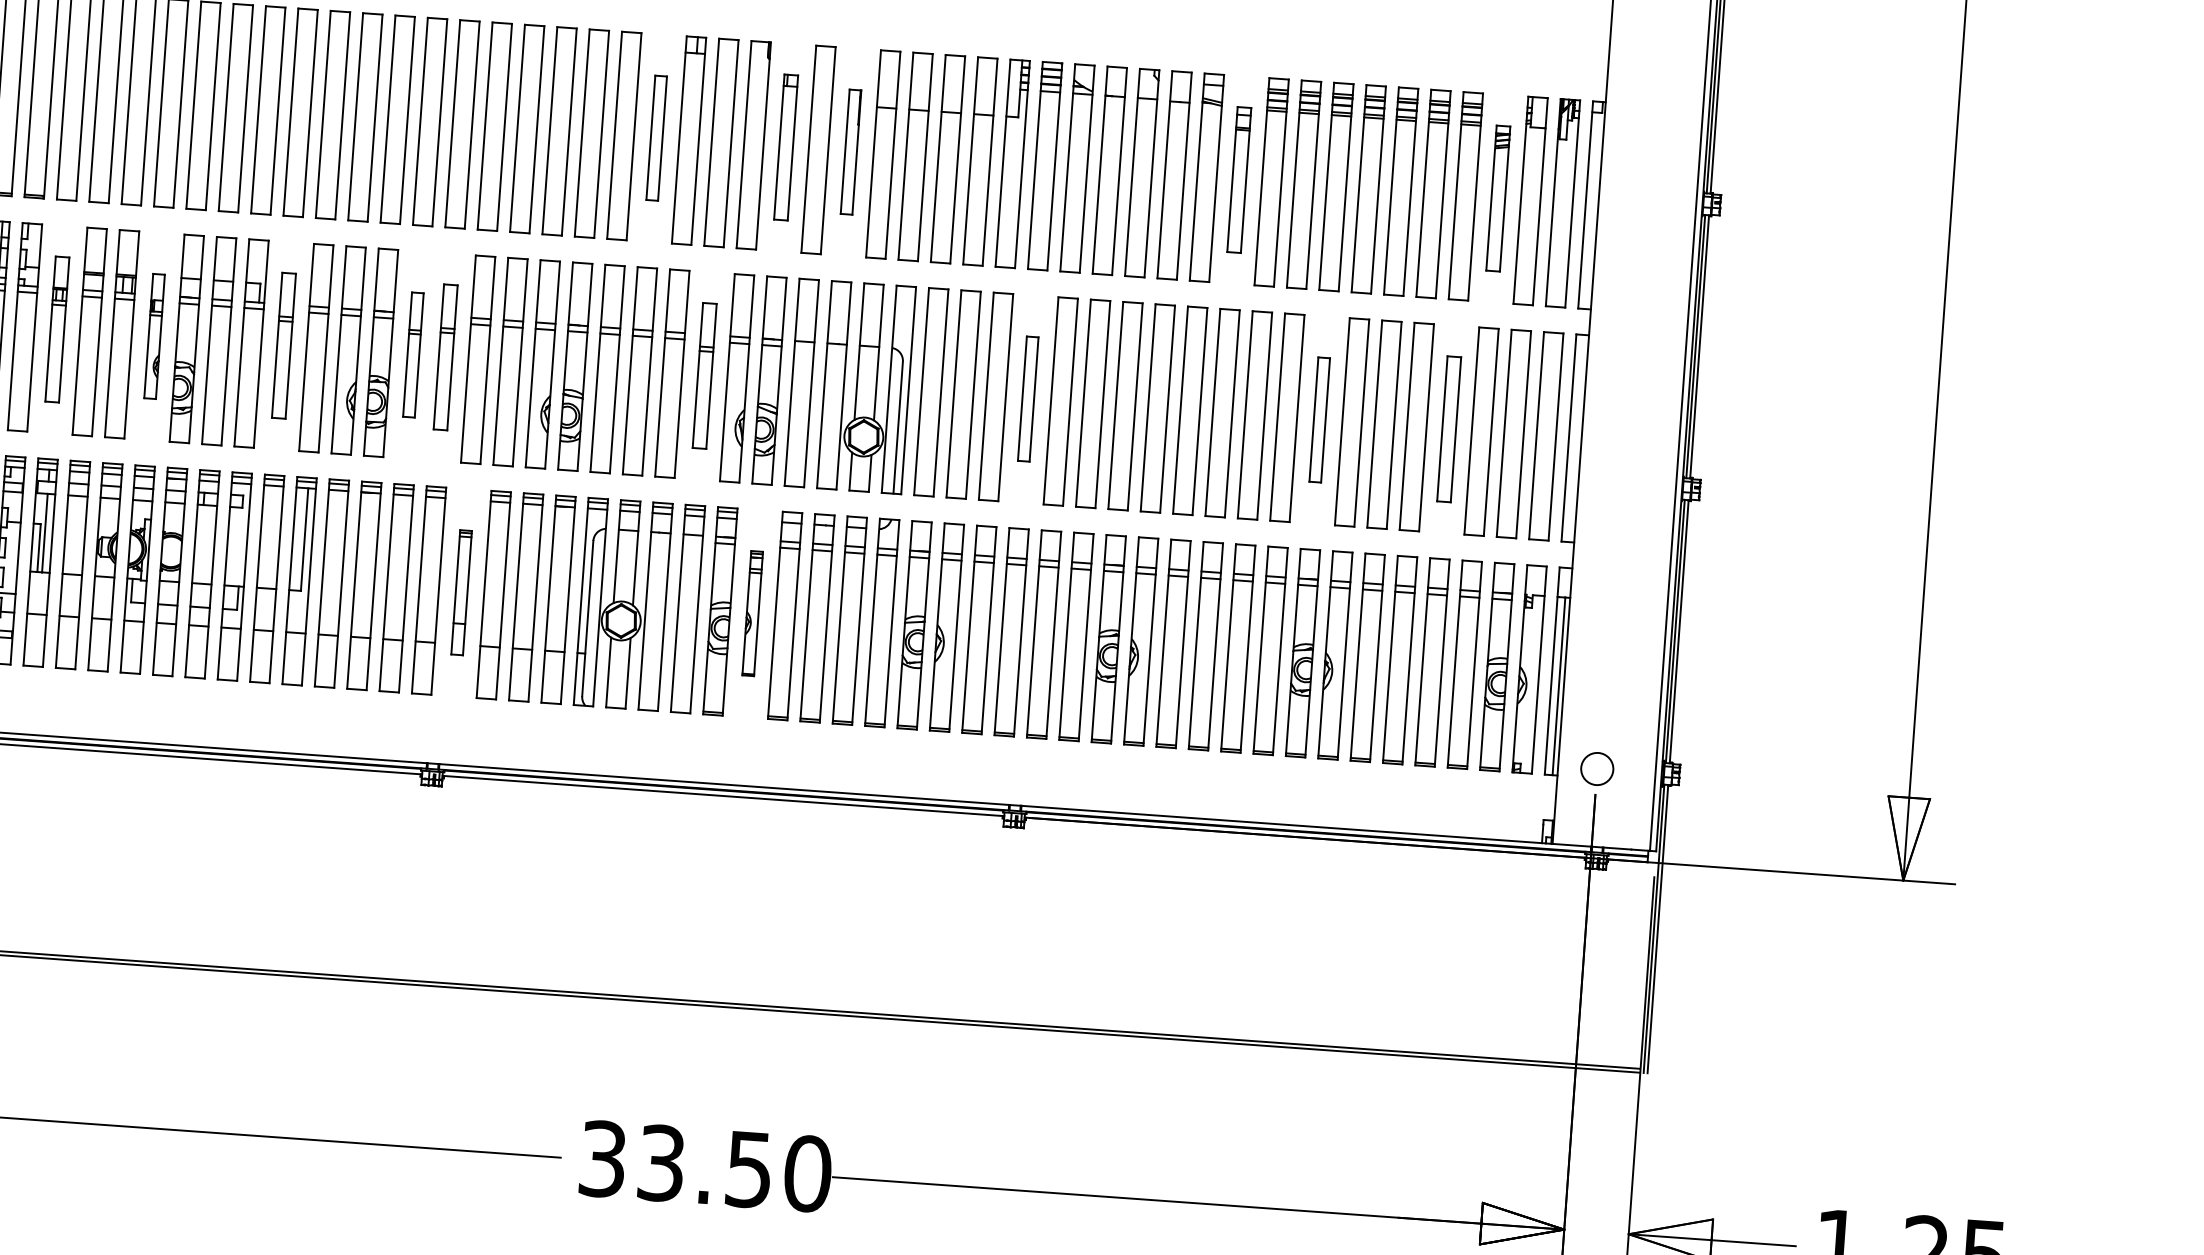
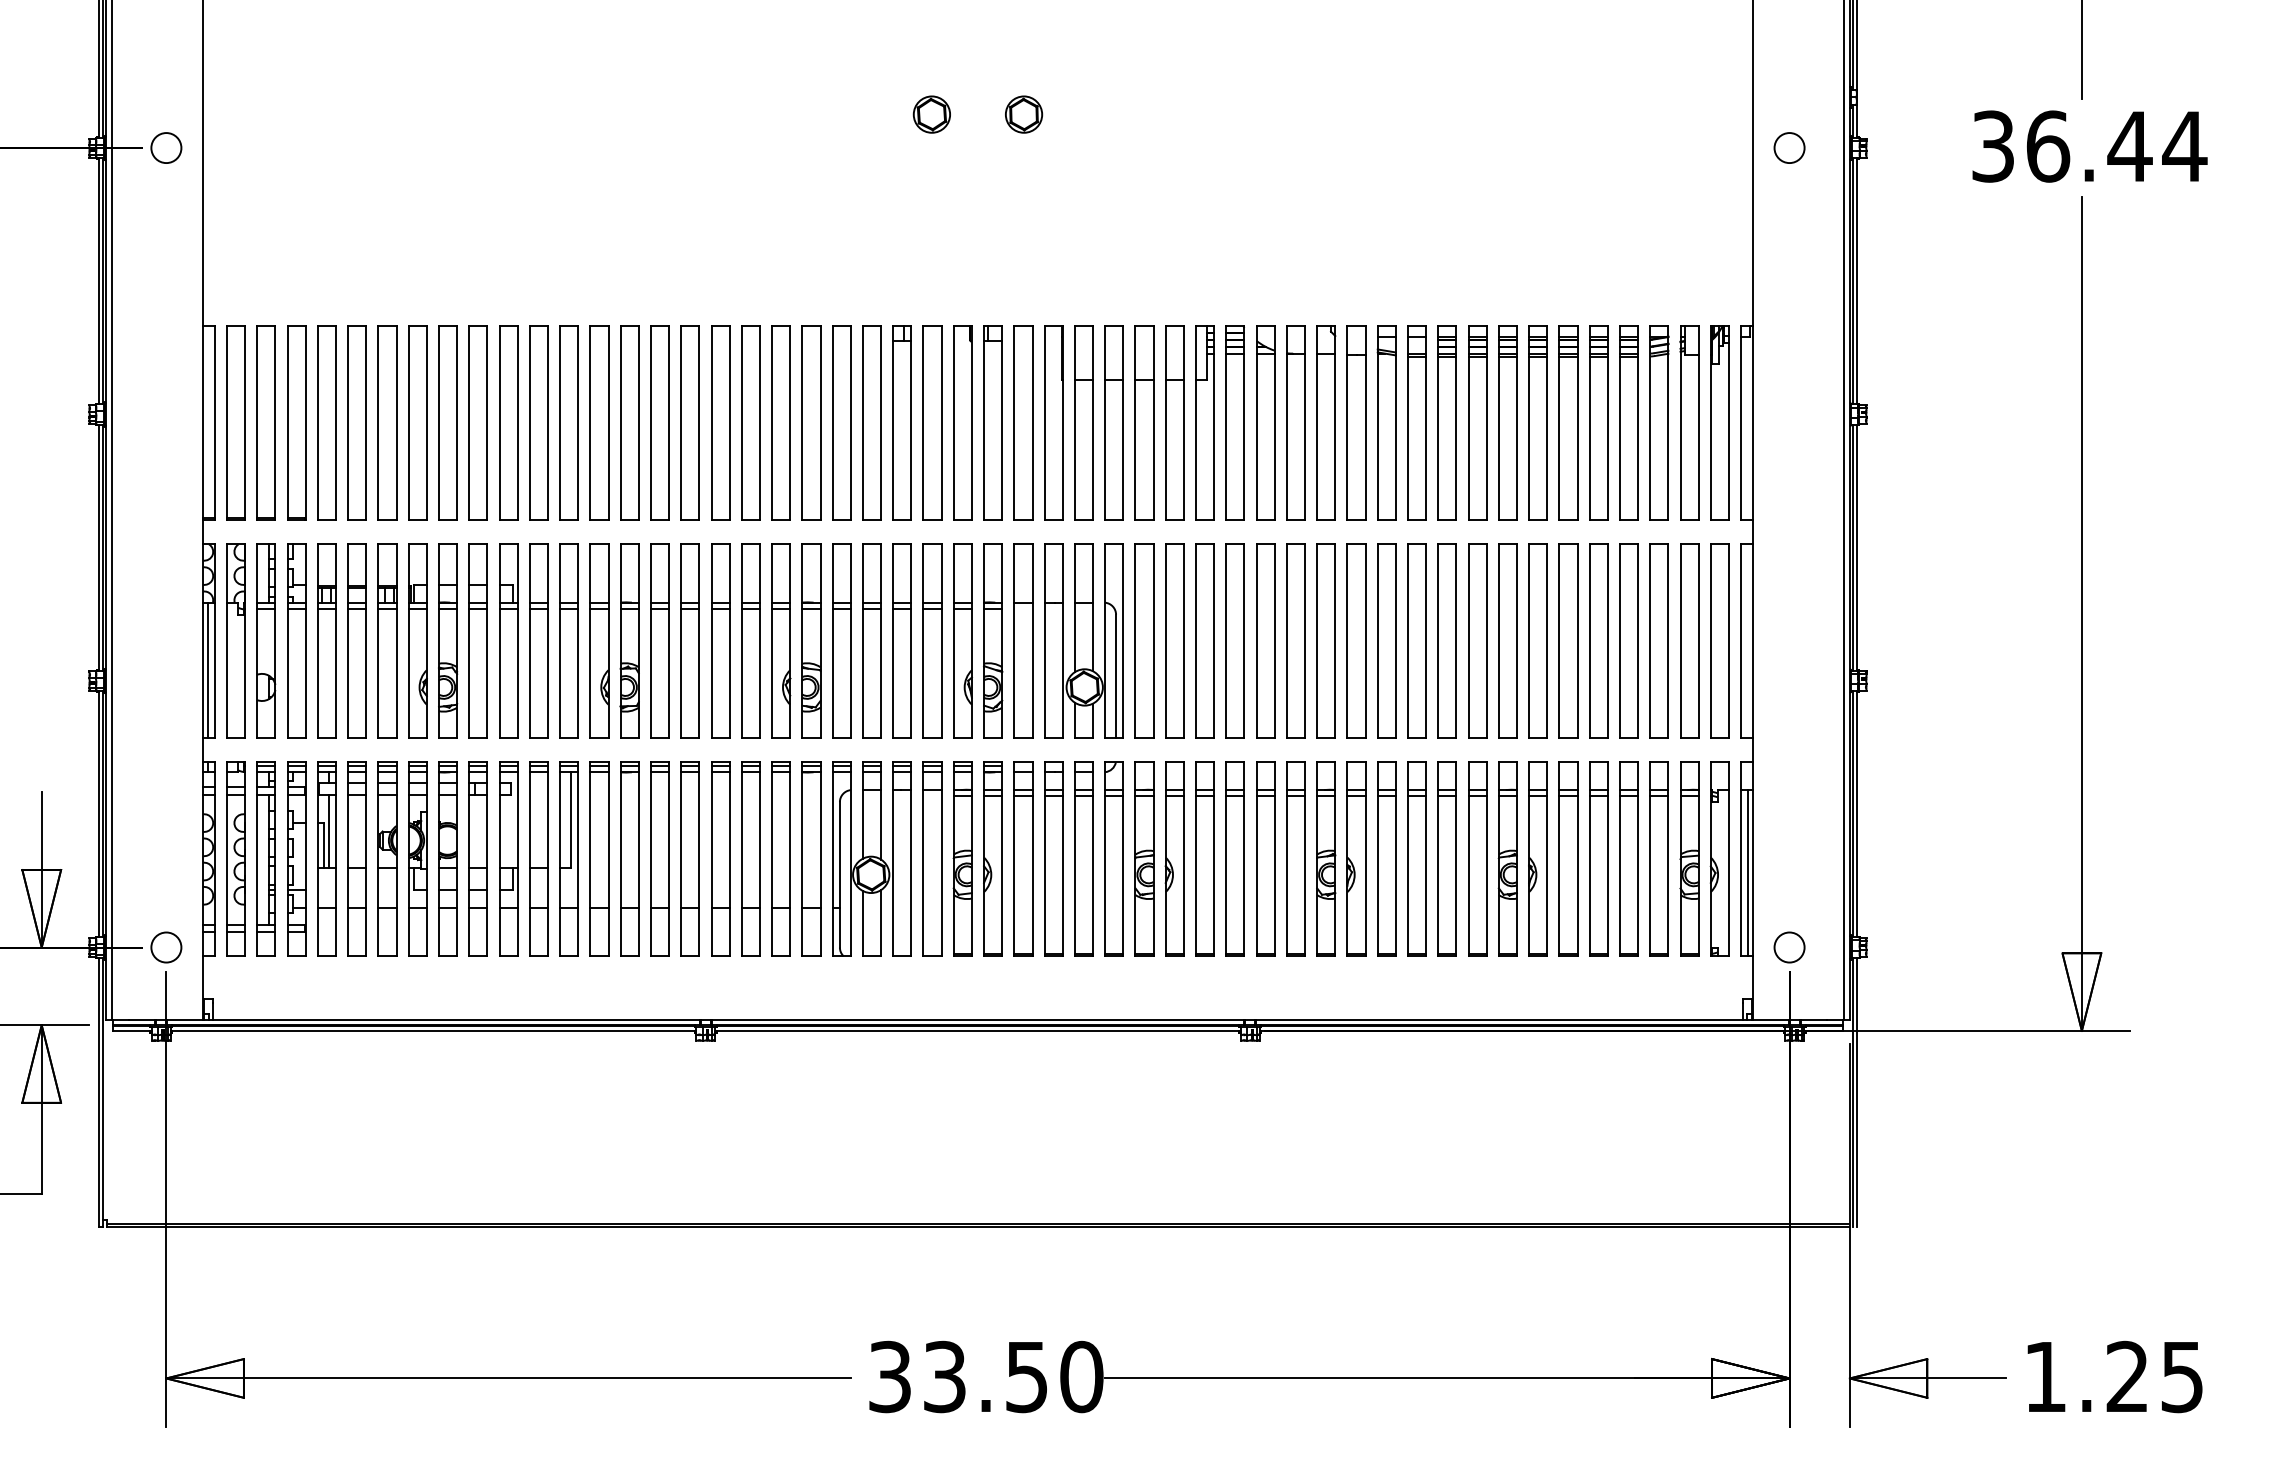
part: (656, 137) -> (871, 422), size x1.67
part: (785, 146) -> (992, 422), size x1.43
part: (850, 151) -> (1053, 422), size x1.67
part: (1238, 179) -> (1416, 422), size x1.43
part: (1498, 197) -> (1659, 422), size x1.43
part: (56, 328) -> (326, 640), size x1.43
part: (154, 335) -> (417, 640), size x1.67
part: (283, 345) -> (538, 640), size x1.43
part: (412, 354) -> (659, 640), size x1.67
part: (444, 356) -> (689, 640), size x1.43
part: (704, 375) -> (932, 640), size x1.43
part: (1027, 398) -> (1234, 640), size x1.67
part: (1319, 419) -> (1507, 640), size x1.67
part: (1448, 428) -> (1628, 640), size x1.43
part: (461, 591) -> (720, 858), size x1.67
part: (752, 612) -> (992, 858), size x1.67

